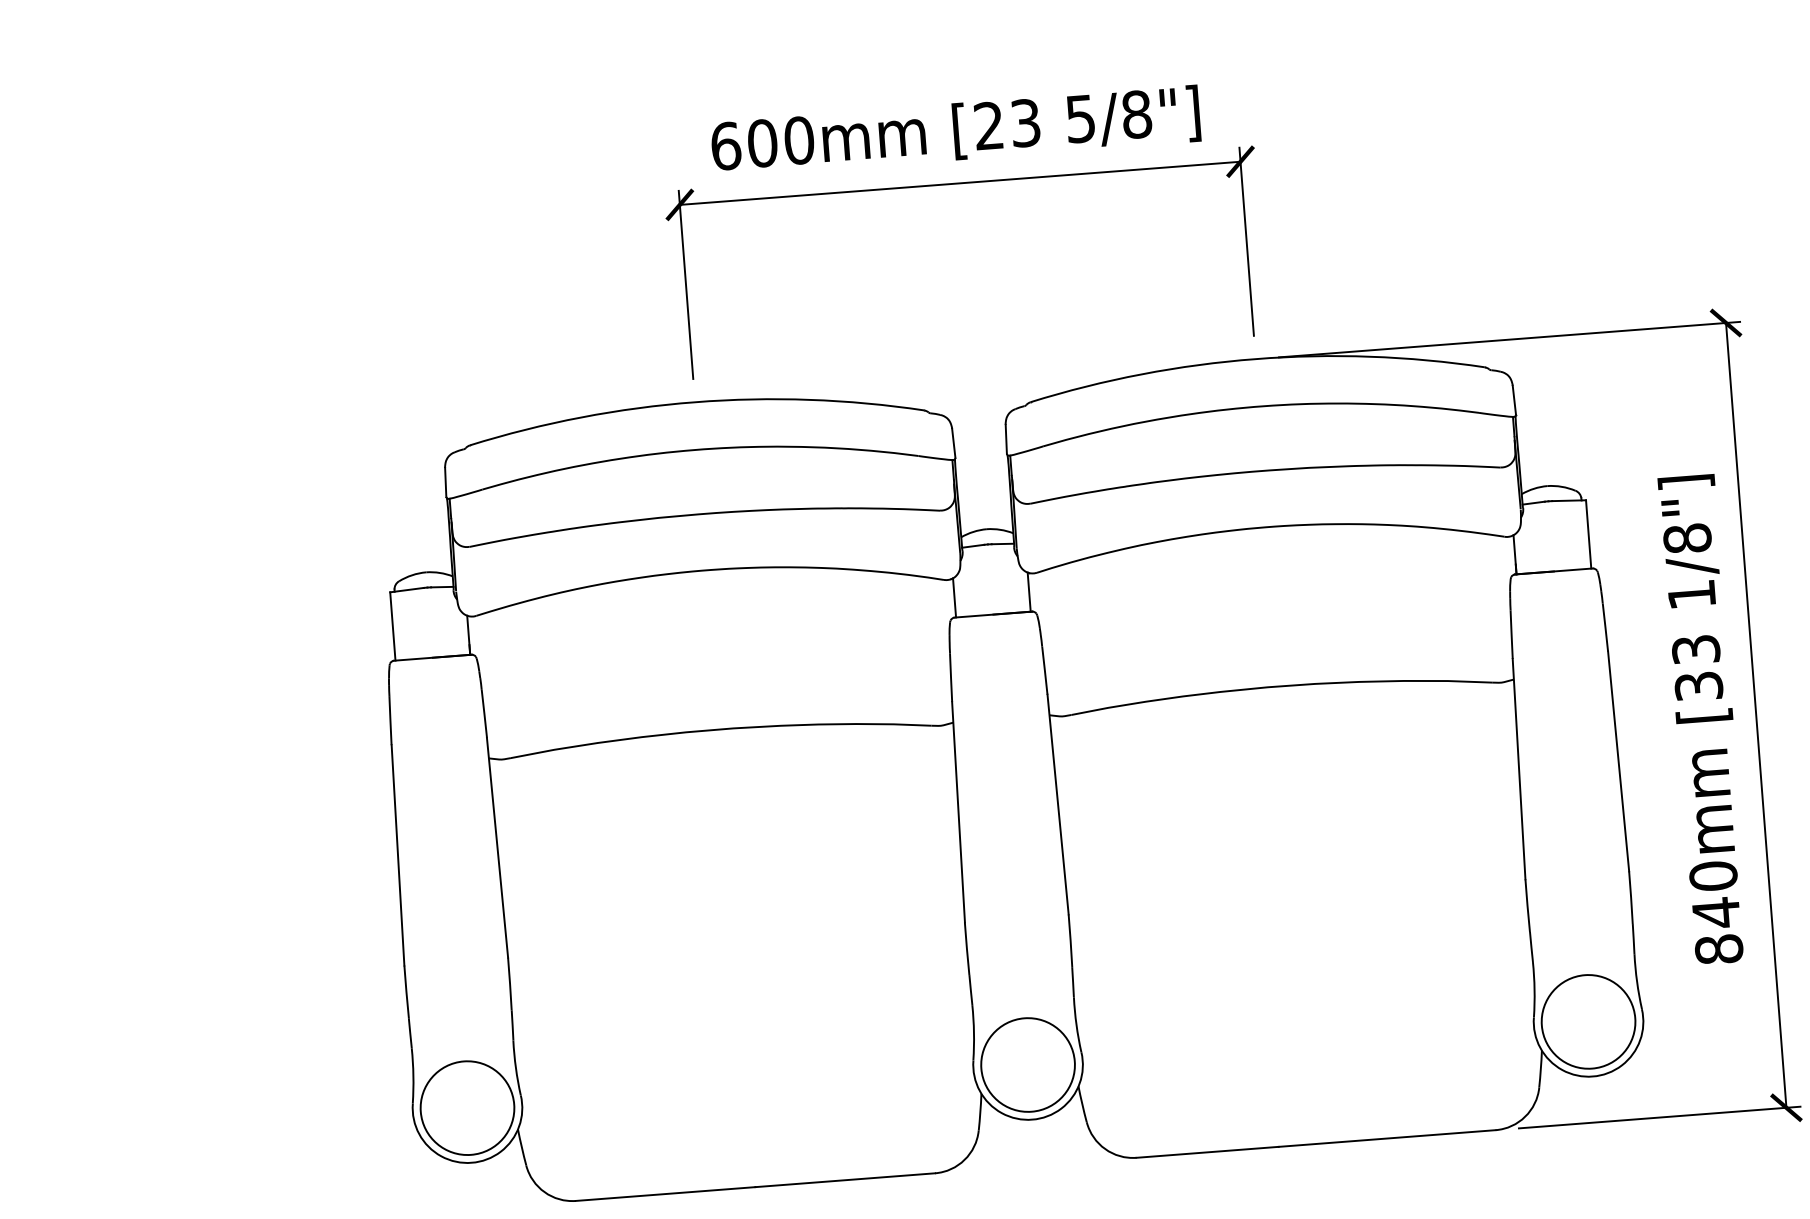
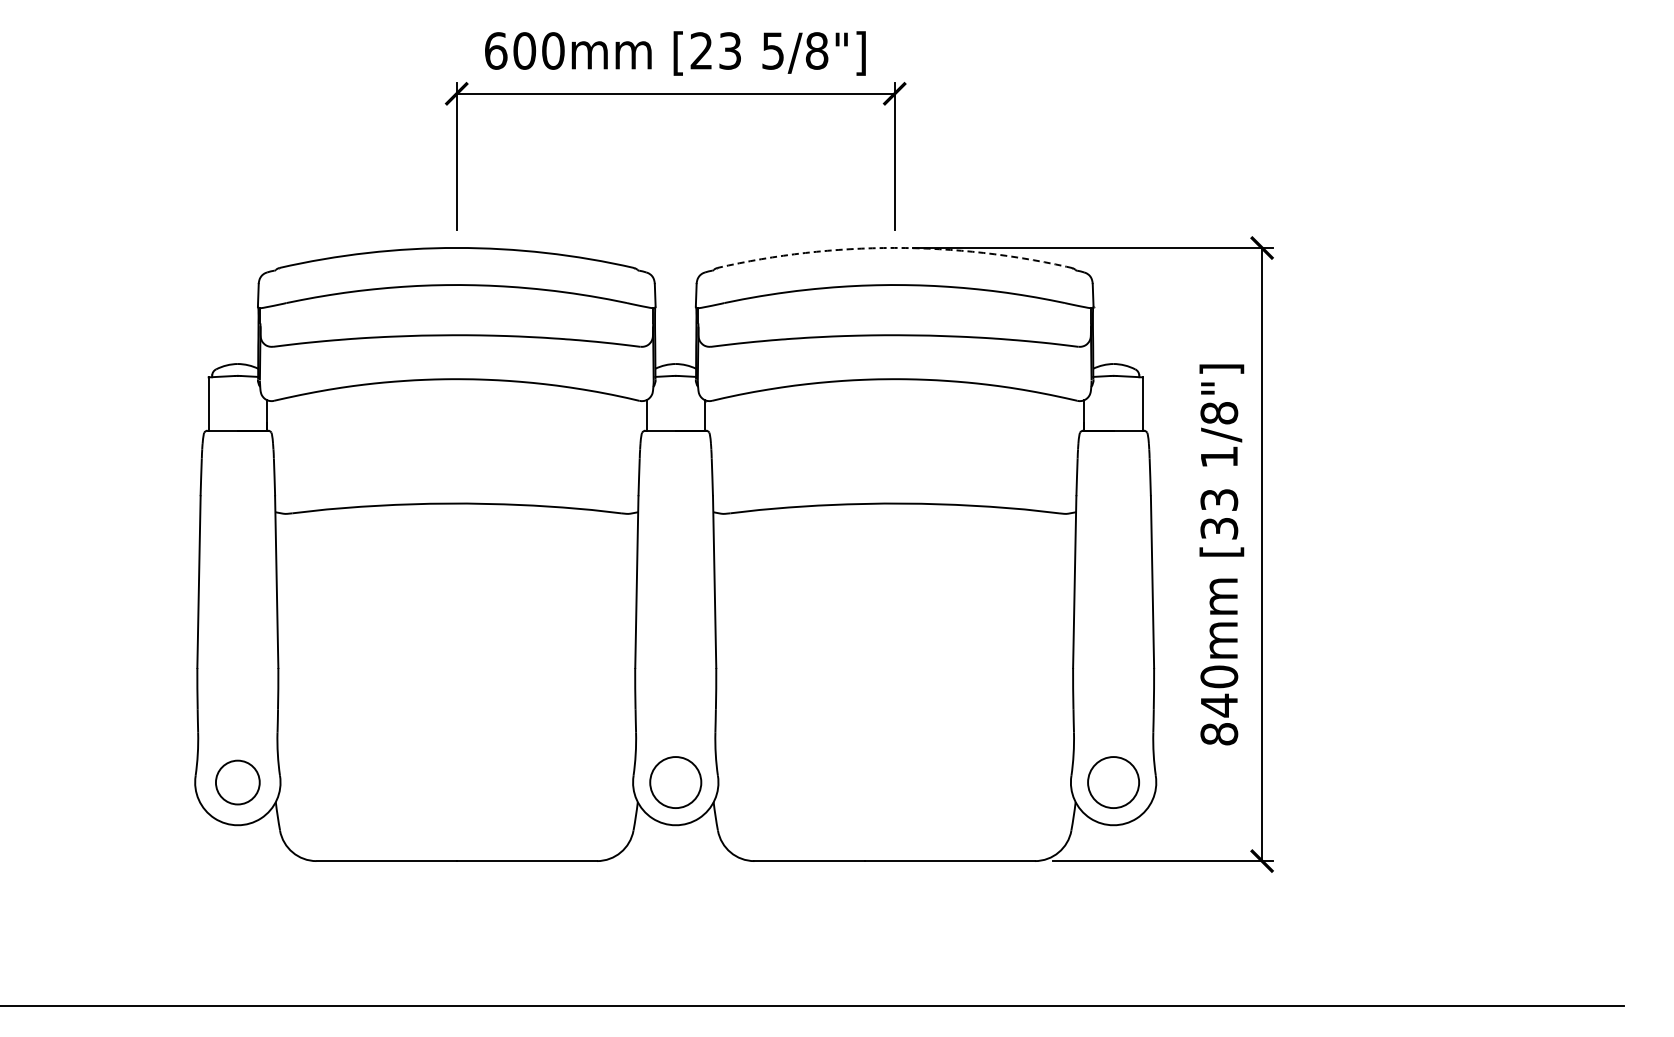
arc: (1255, 358) -> (894, 247), solid -> dashed
circle: (1588, 1021) -> (1113, 782), size x0.7
circle: (1027, 1064) -> (675, 782), size x0.7
circle: (467, 1108) -> (237, 782), size x0.6

